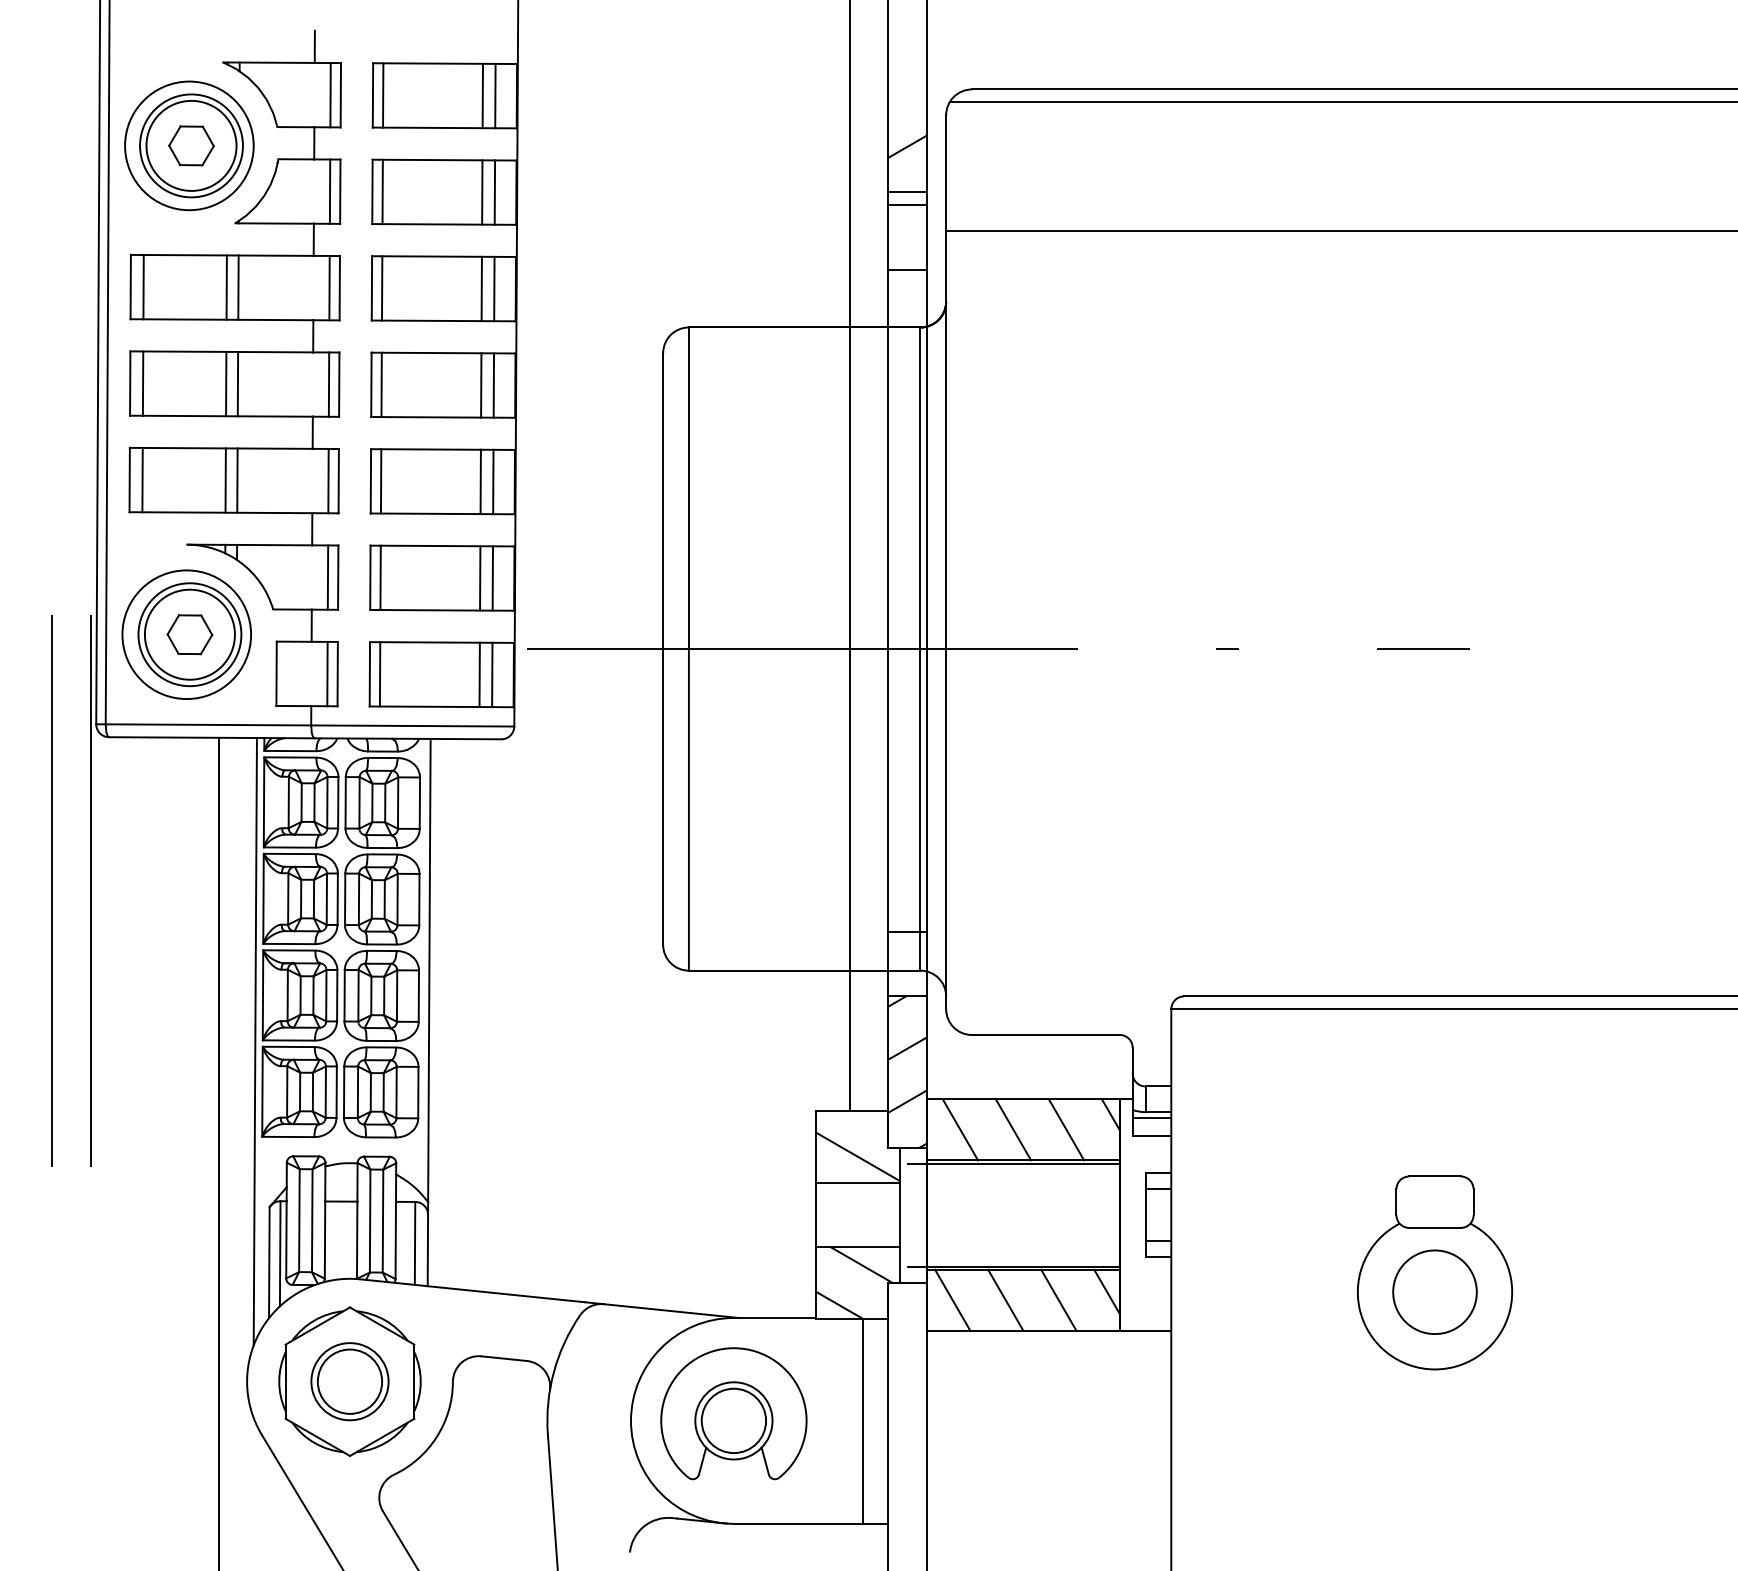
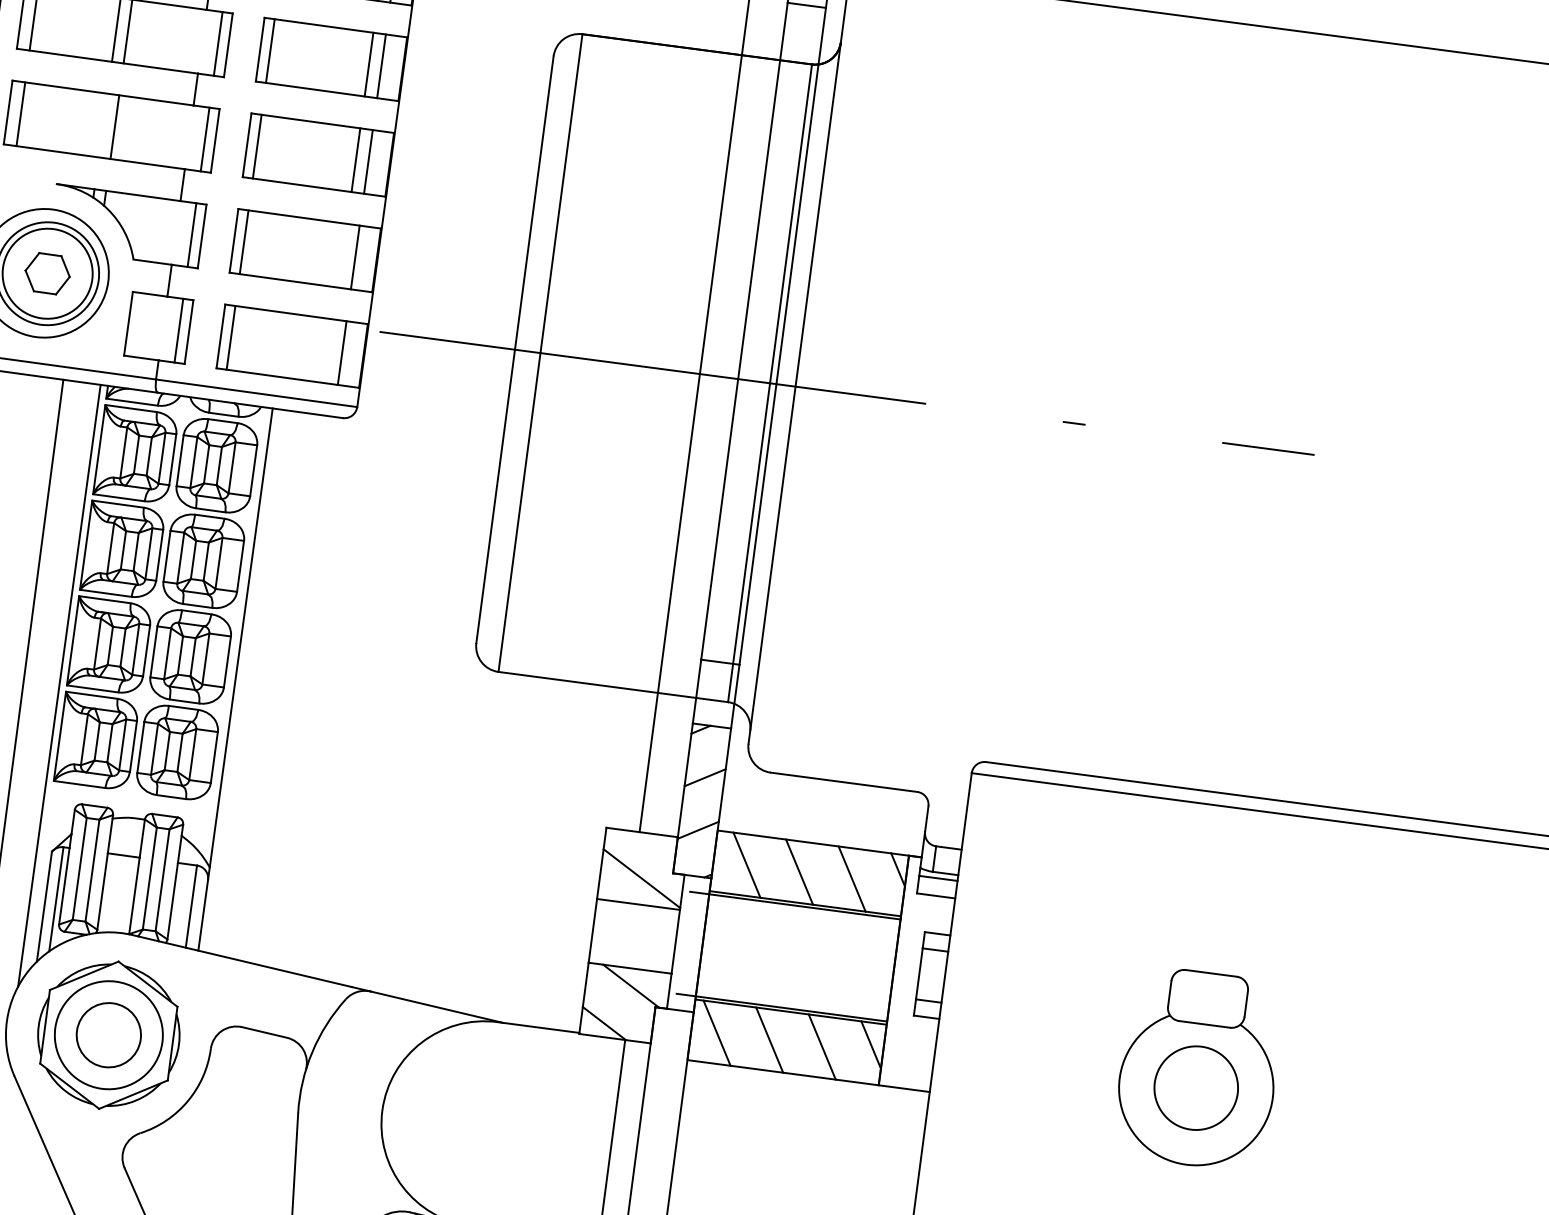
line: (225, 480) -> (103, 125), removed
line: (480, 578) -> (343, 255), removed
line: (479, 674) -> (329, 350), removed
circle: (349, 1381) -> (108, 1034), size x1.4
part: (733, 1413) -> (484, 1116), removed

